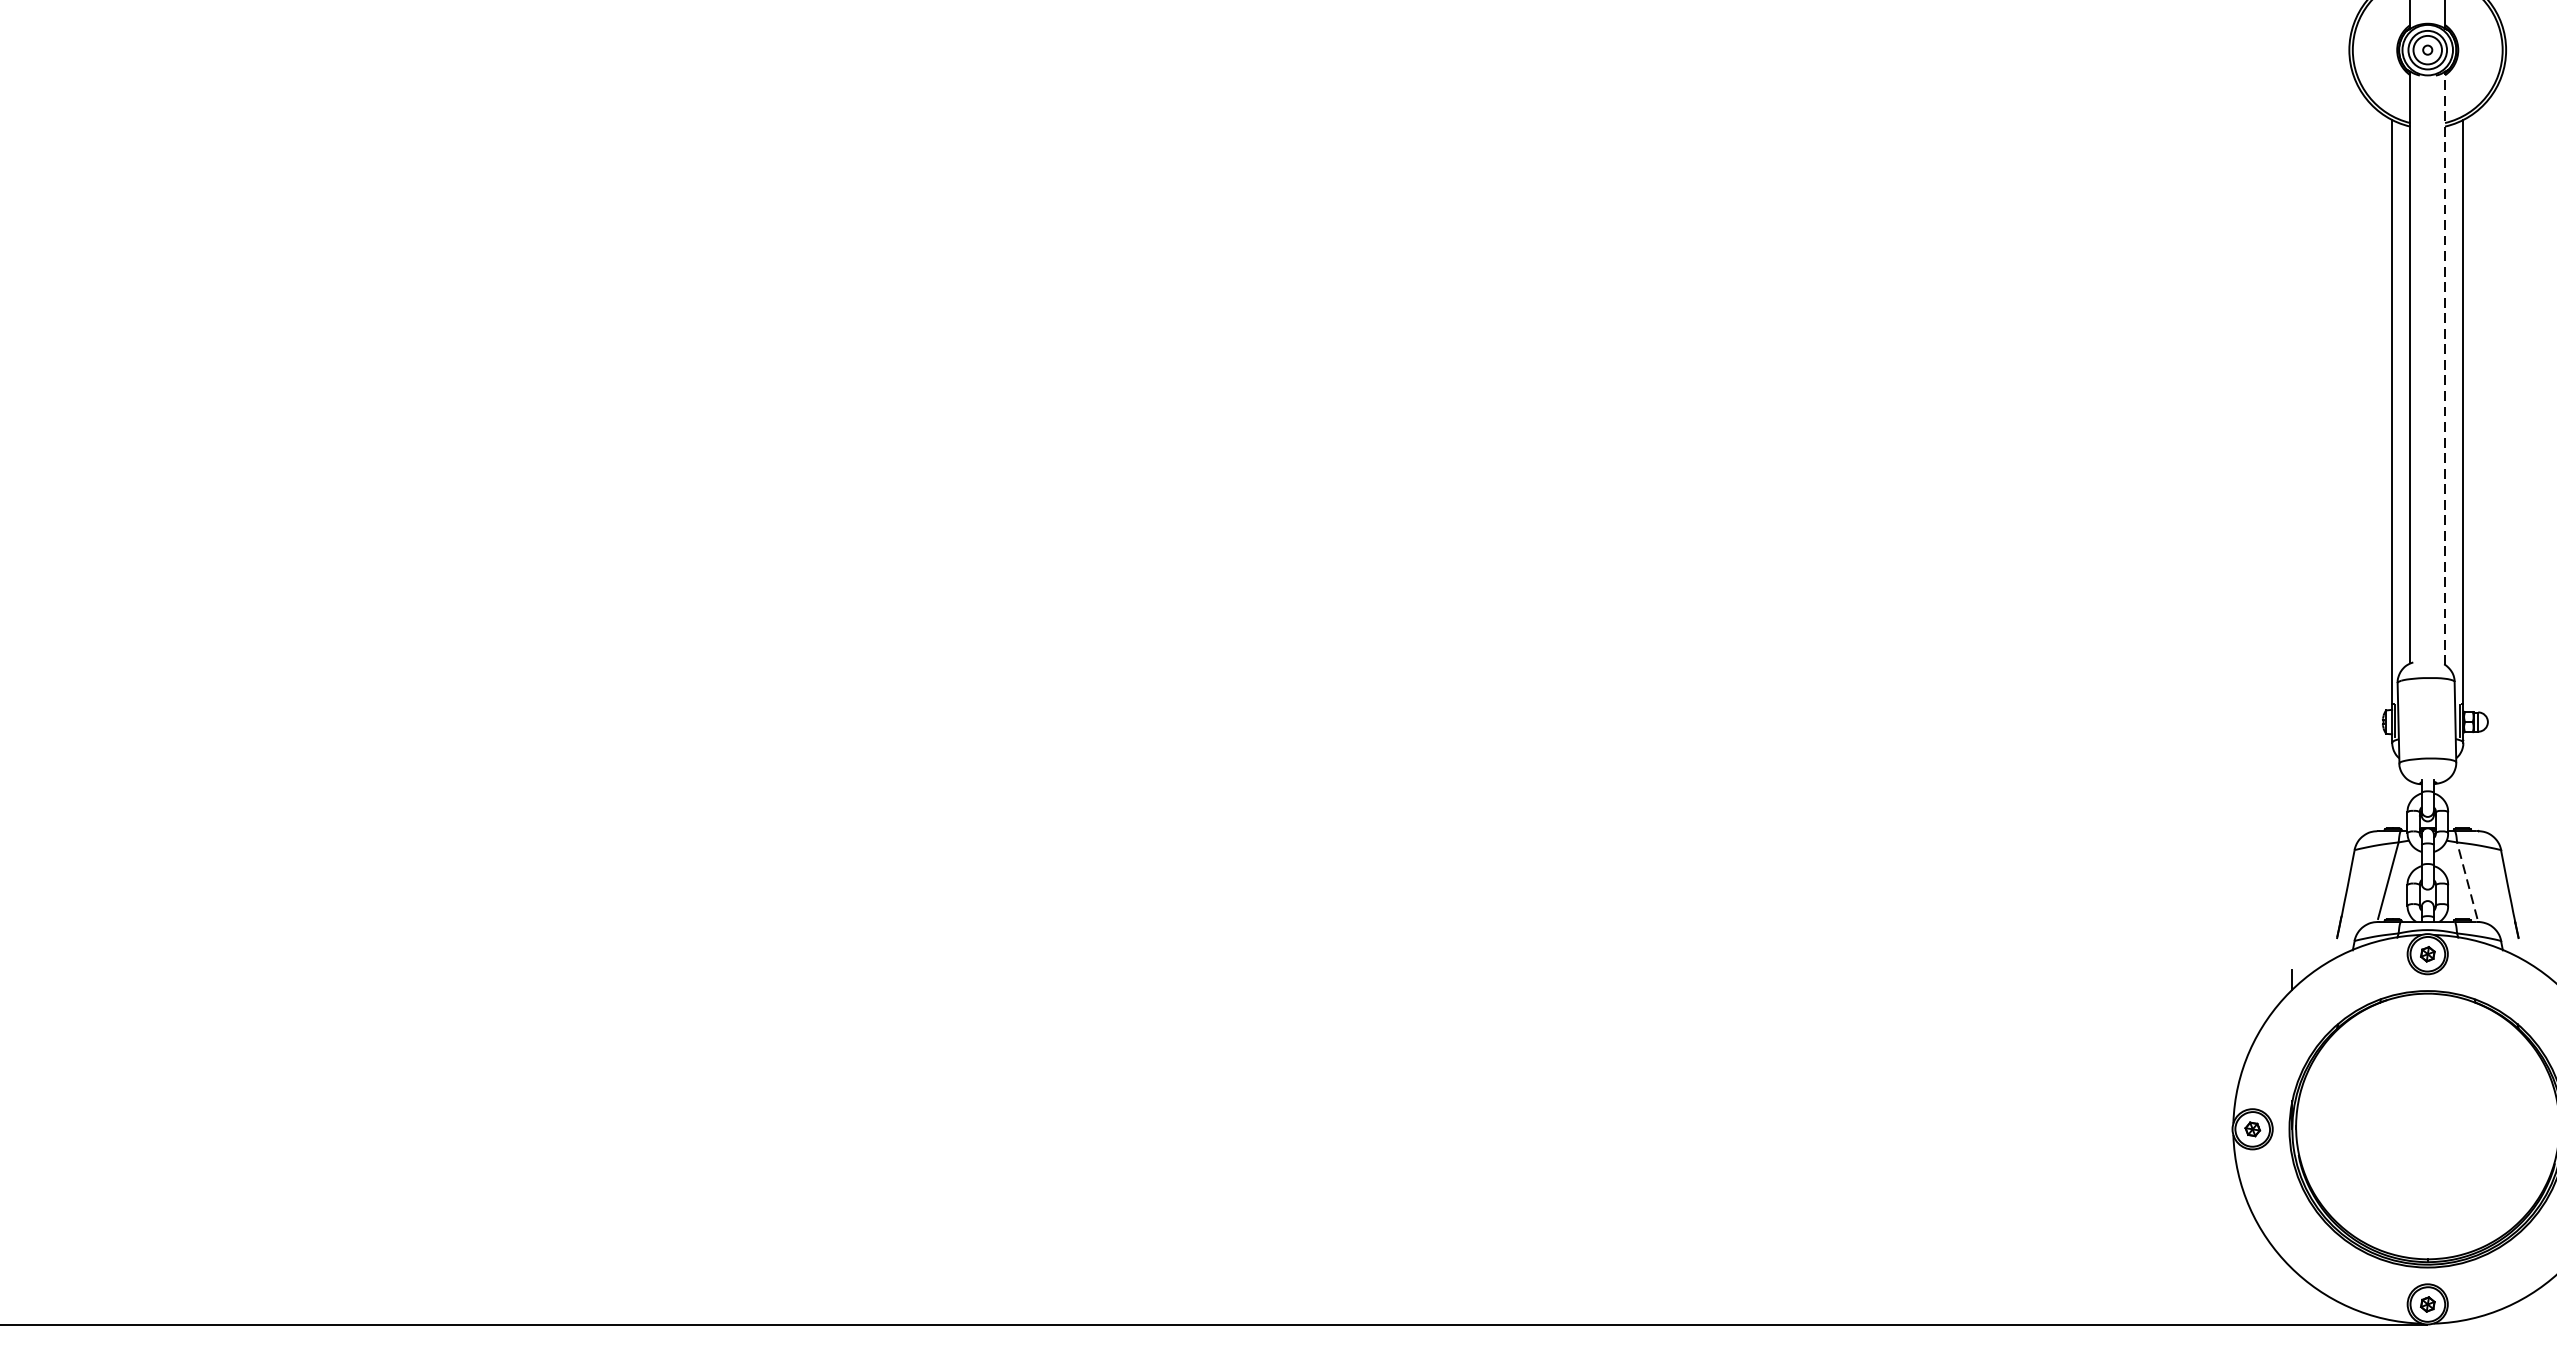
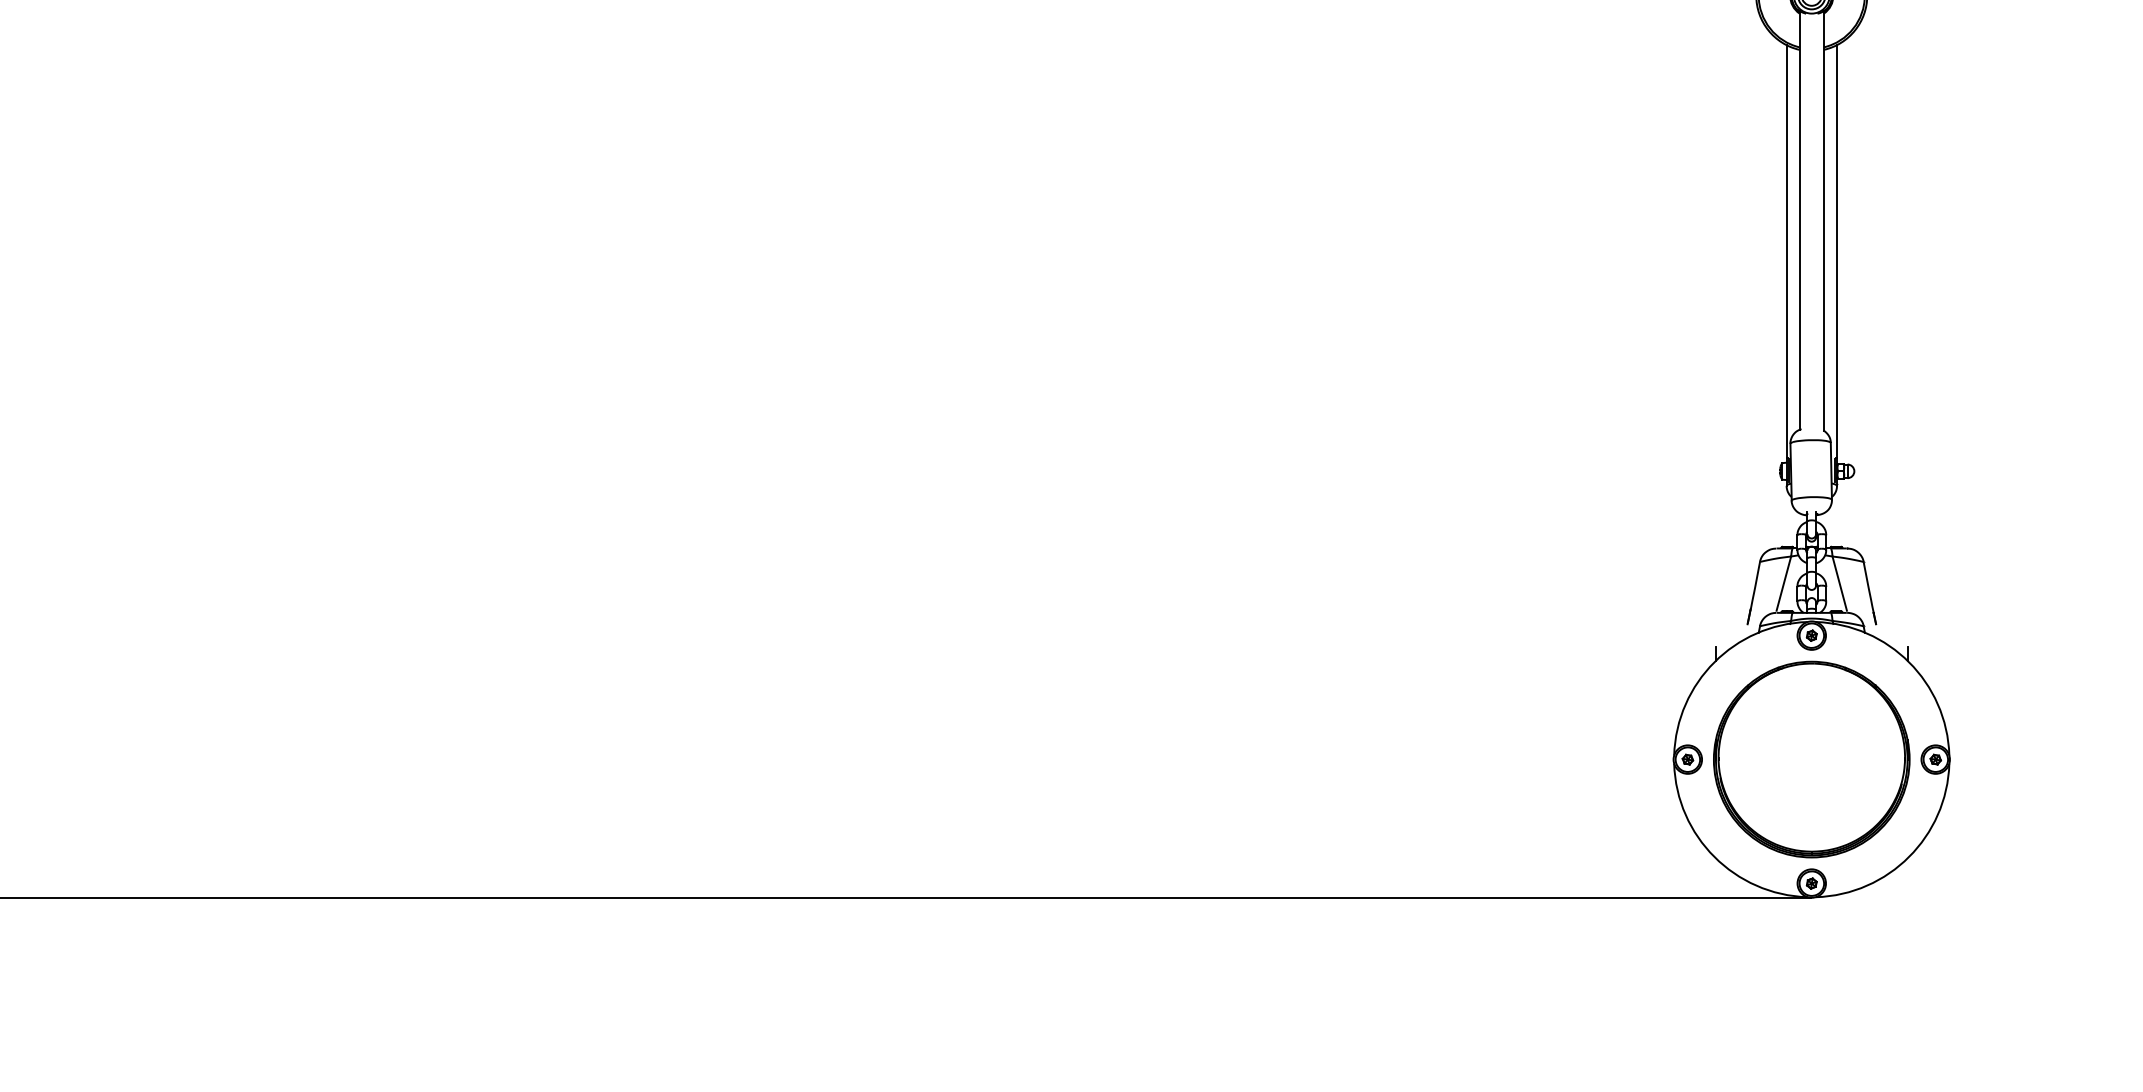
line: (2445, 369) -> (1824, 221), dashed -> solid
line: (2466, 880) -> (1839, 583), dashed -> solid

